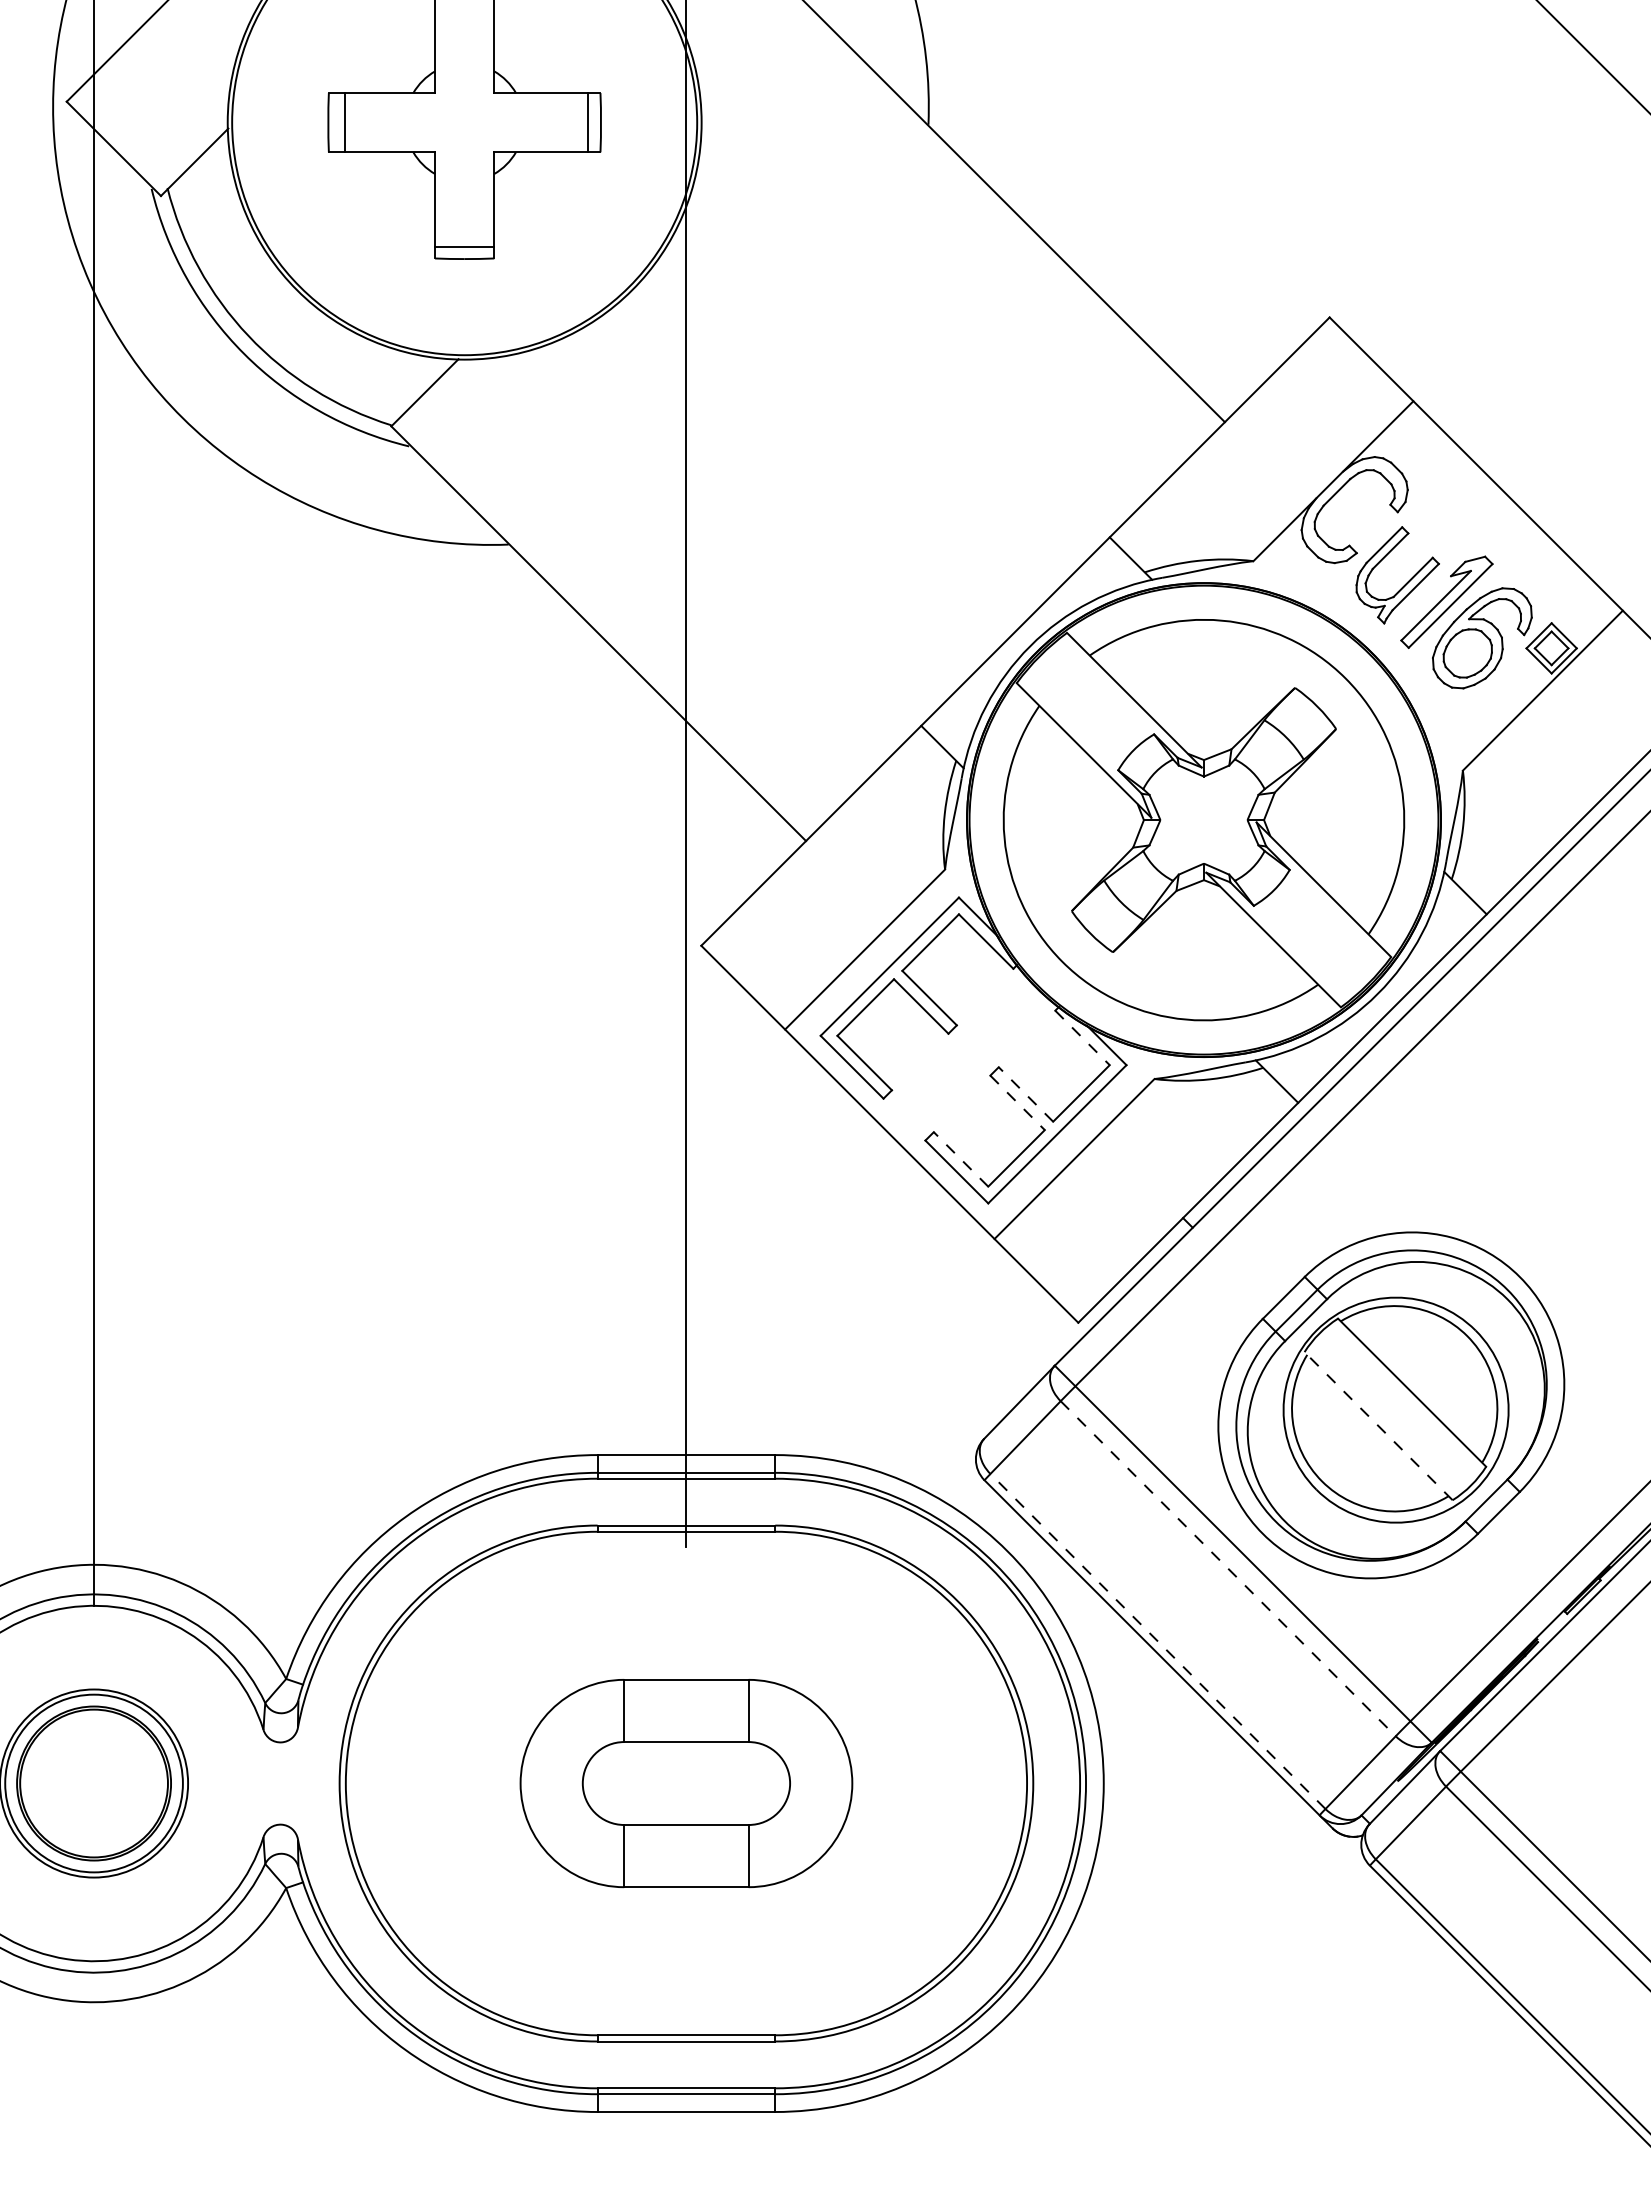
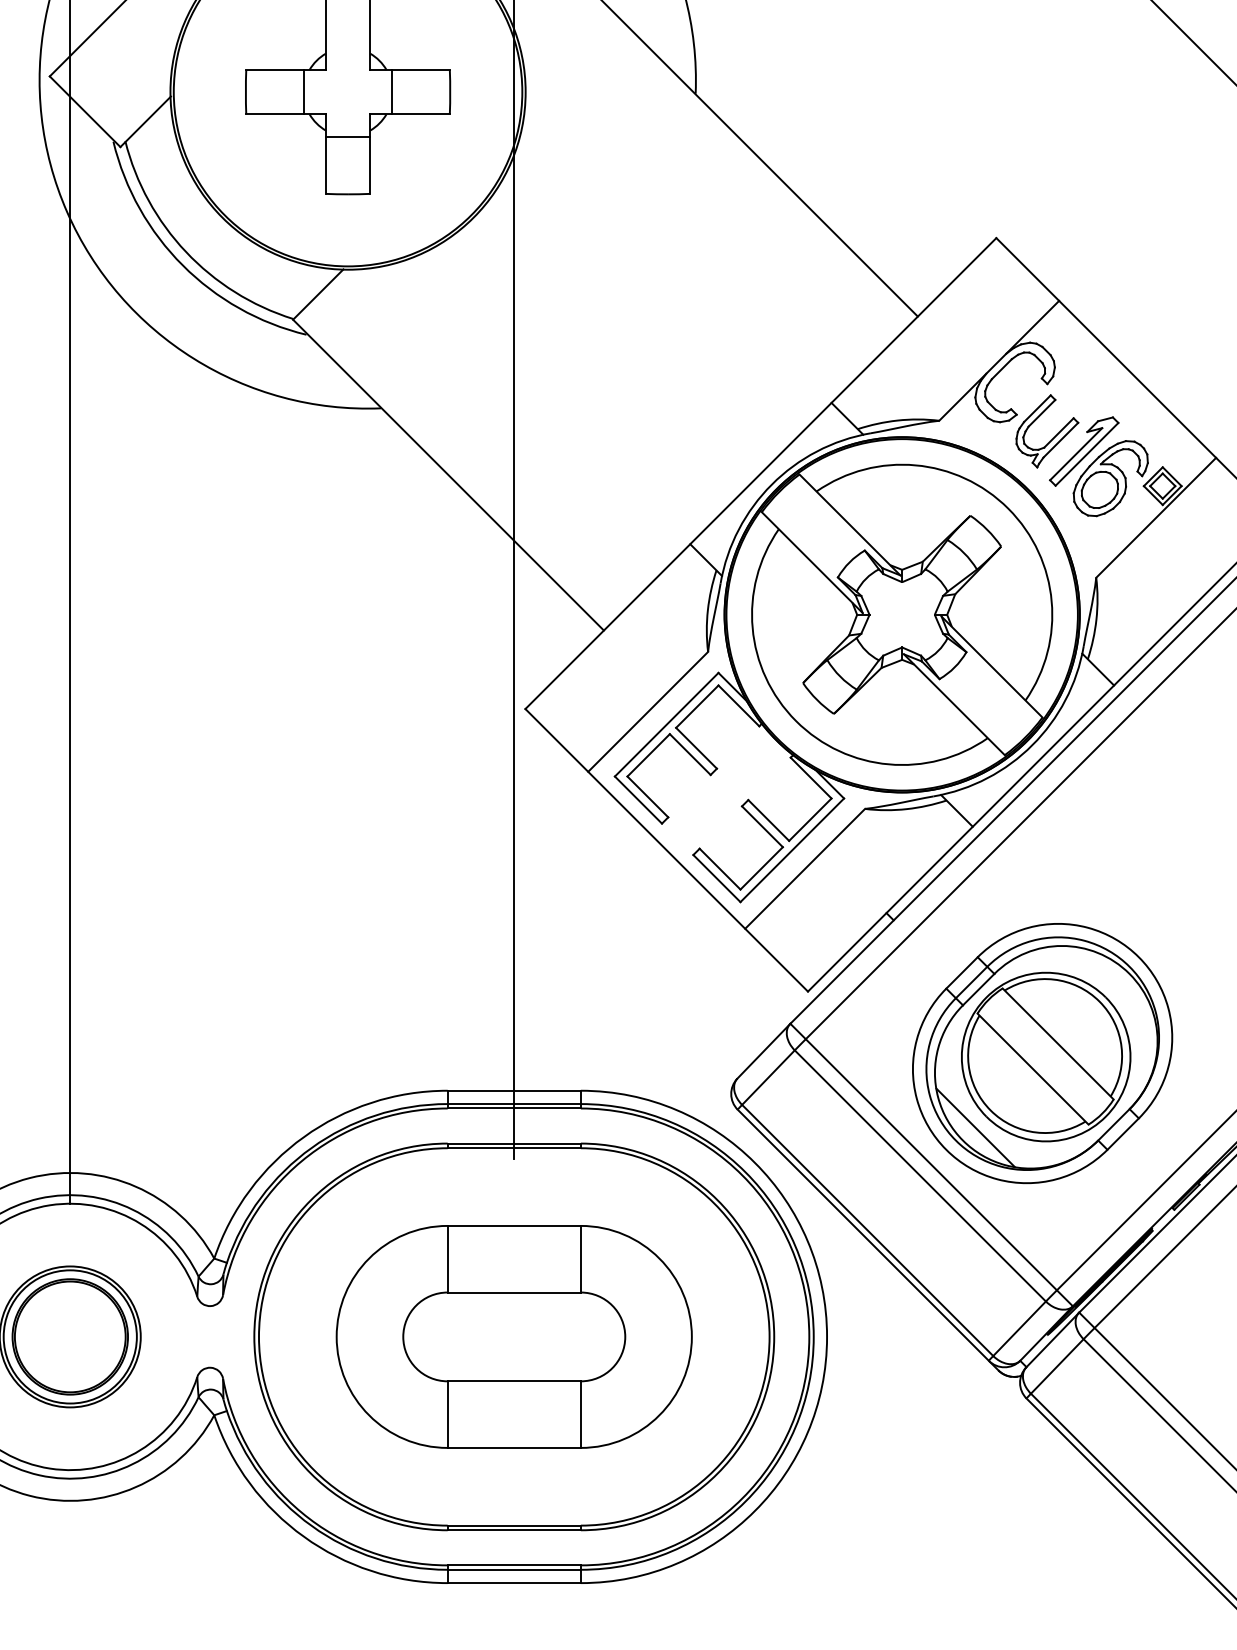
line: (345, 122) -> (303, 91), moved
line: (587, 122) -> (392, 91), moved
line: (464, 246) -> (347, 136), moved
line: (1082, 1037) -> (811, 777), dashed -> solid
line: (1025, 1094) -> (768, 820), dashed -> solid
line: (1017, 1102) -> (762, 826), dashed -> solid
line: (961, 1159) -> (720, 869), dashed -> solid
line: (1378, 1426) -> (1032, 1069), dashed -> solid
line: (1301, 1504) -> (975, 1127), added
line: (1228, 1568) -> (920, 1175), dashed -> solid
line: (1157, 1641) -> (867, 1230), dashed -> solid
part: (686, 1783) -> (514, 1336), size x1.43

